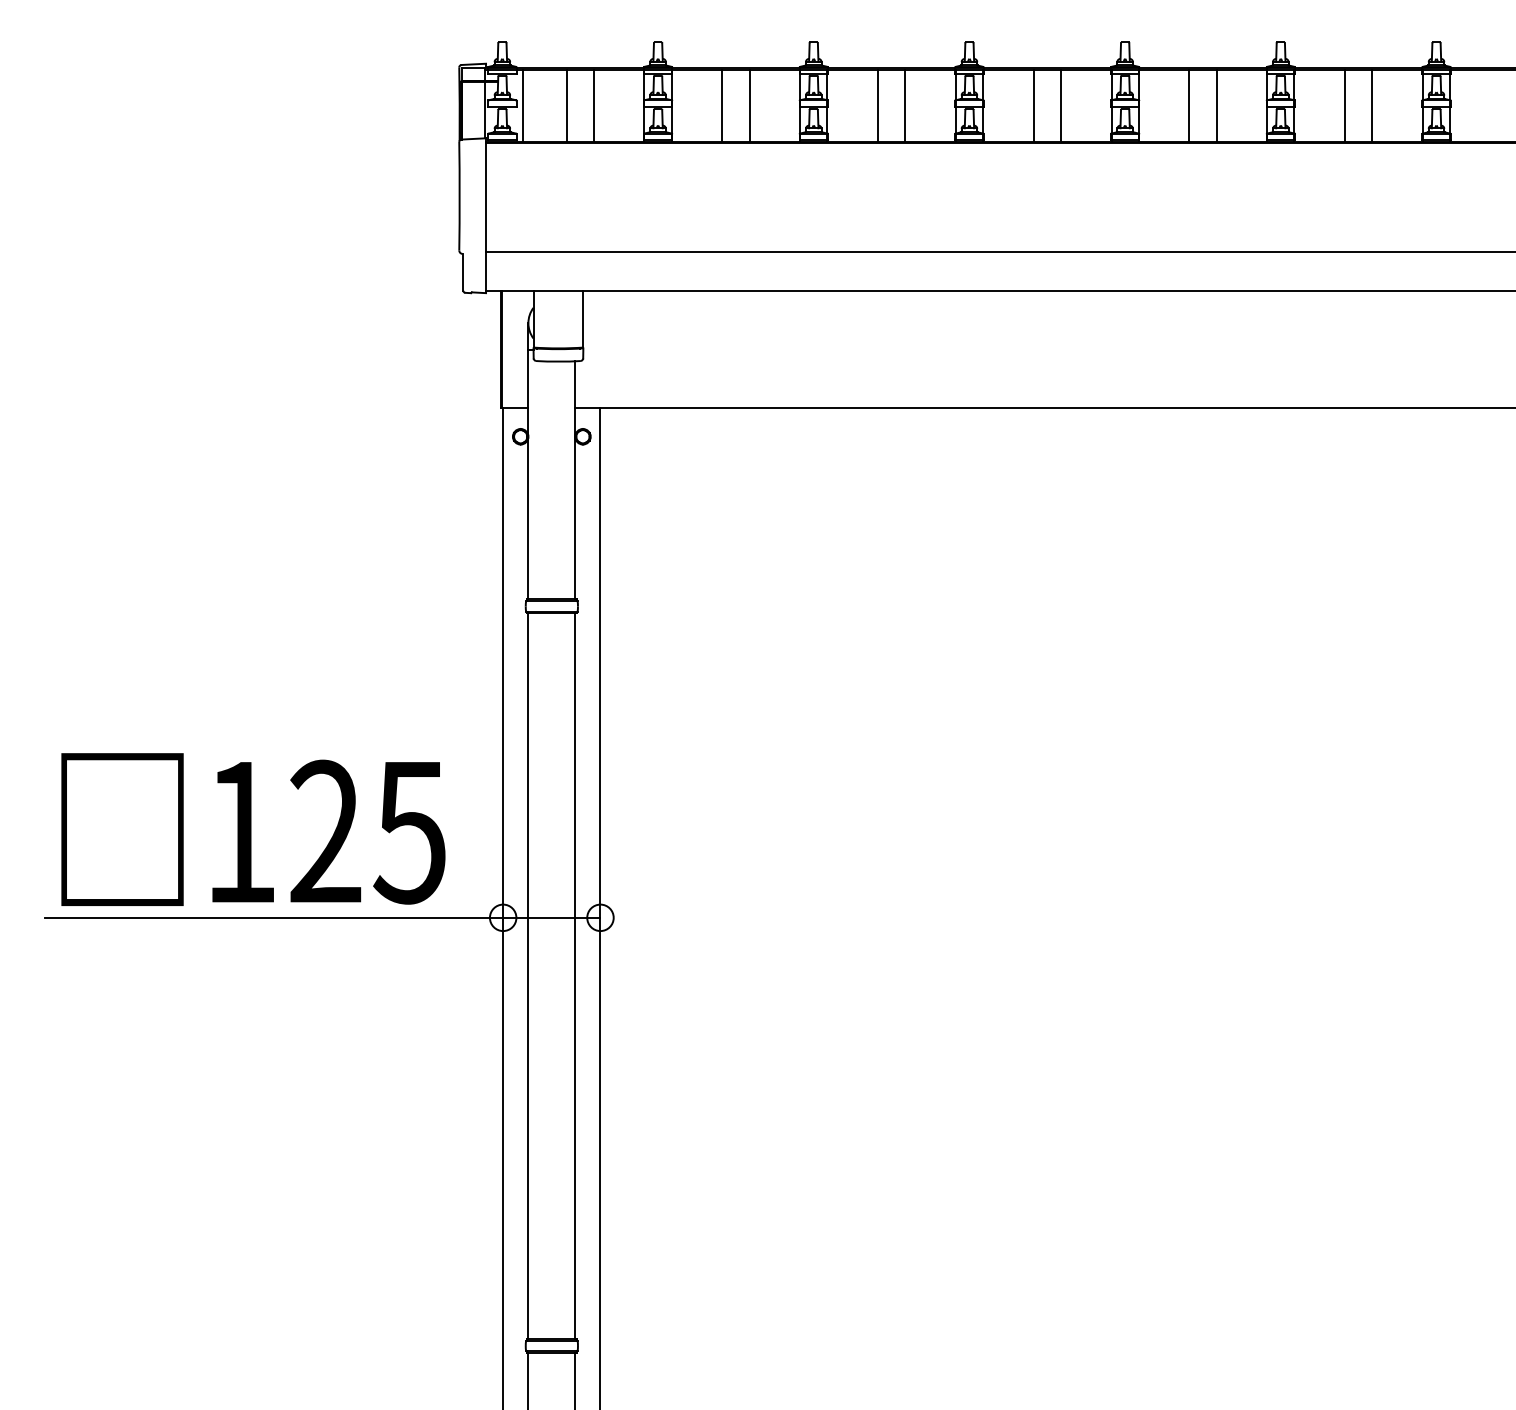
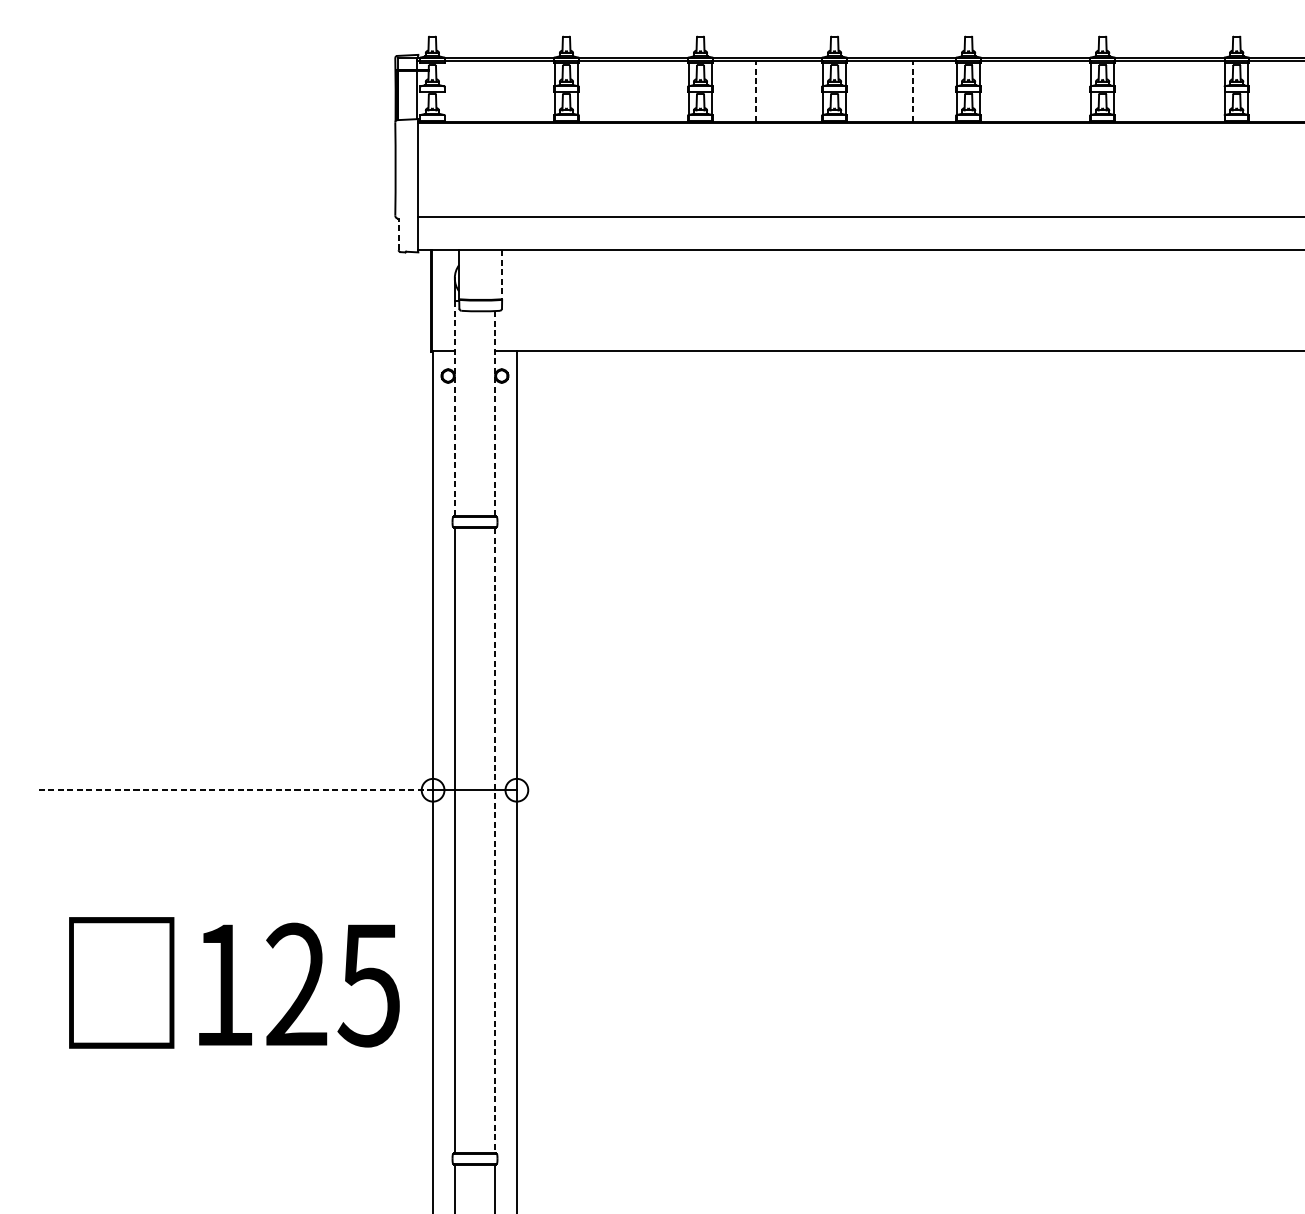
line: (523, 105) -> (450, 90), removed
line: (566, 105) -> (487, 90), removed
line: (593, 105) -> (510, 90), removed
line: (722, 105) -> (621, 90), removed
line: (749, 105) -> (645, 90), removed
line: (905, 105) -> (779, 90), removed
line: (1033, 105) -> (889, 90), removed
line: (1189, 105) -> (1024, 90), removed
line: (1216, 105) -> (1047, 90), removed
line: (1345, 105) -> (1158, 90), removed
line: (1372, 105) -> (1181, 90), removed
line: (877, 106) -> (755, 91), solid -> dashed
line: (1060, 106) -> (912, 91), solid -> dashed
line: (463, 271) -> (398, 233), solid -> dashed
line: (583, 319) -> (502, 275), solid -> dashed
line: (528, 474) -> (454, 408), solid -> dashed
line: (575, 480) -> (495, 413), solid -> dashed
text: (253, 829) -> (234, 982), moved
line: (274, 917) -> (236, 789), solid -> dashed
line: (575, 976) -> (495, 840), solid -> dashed

